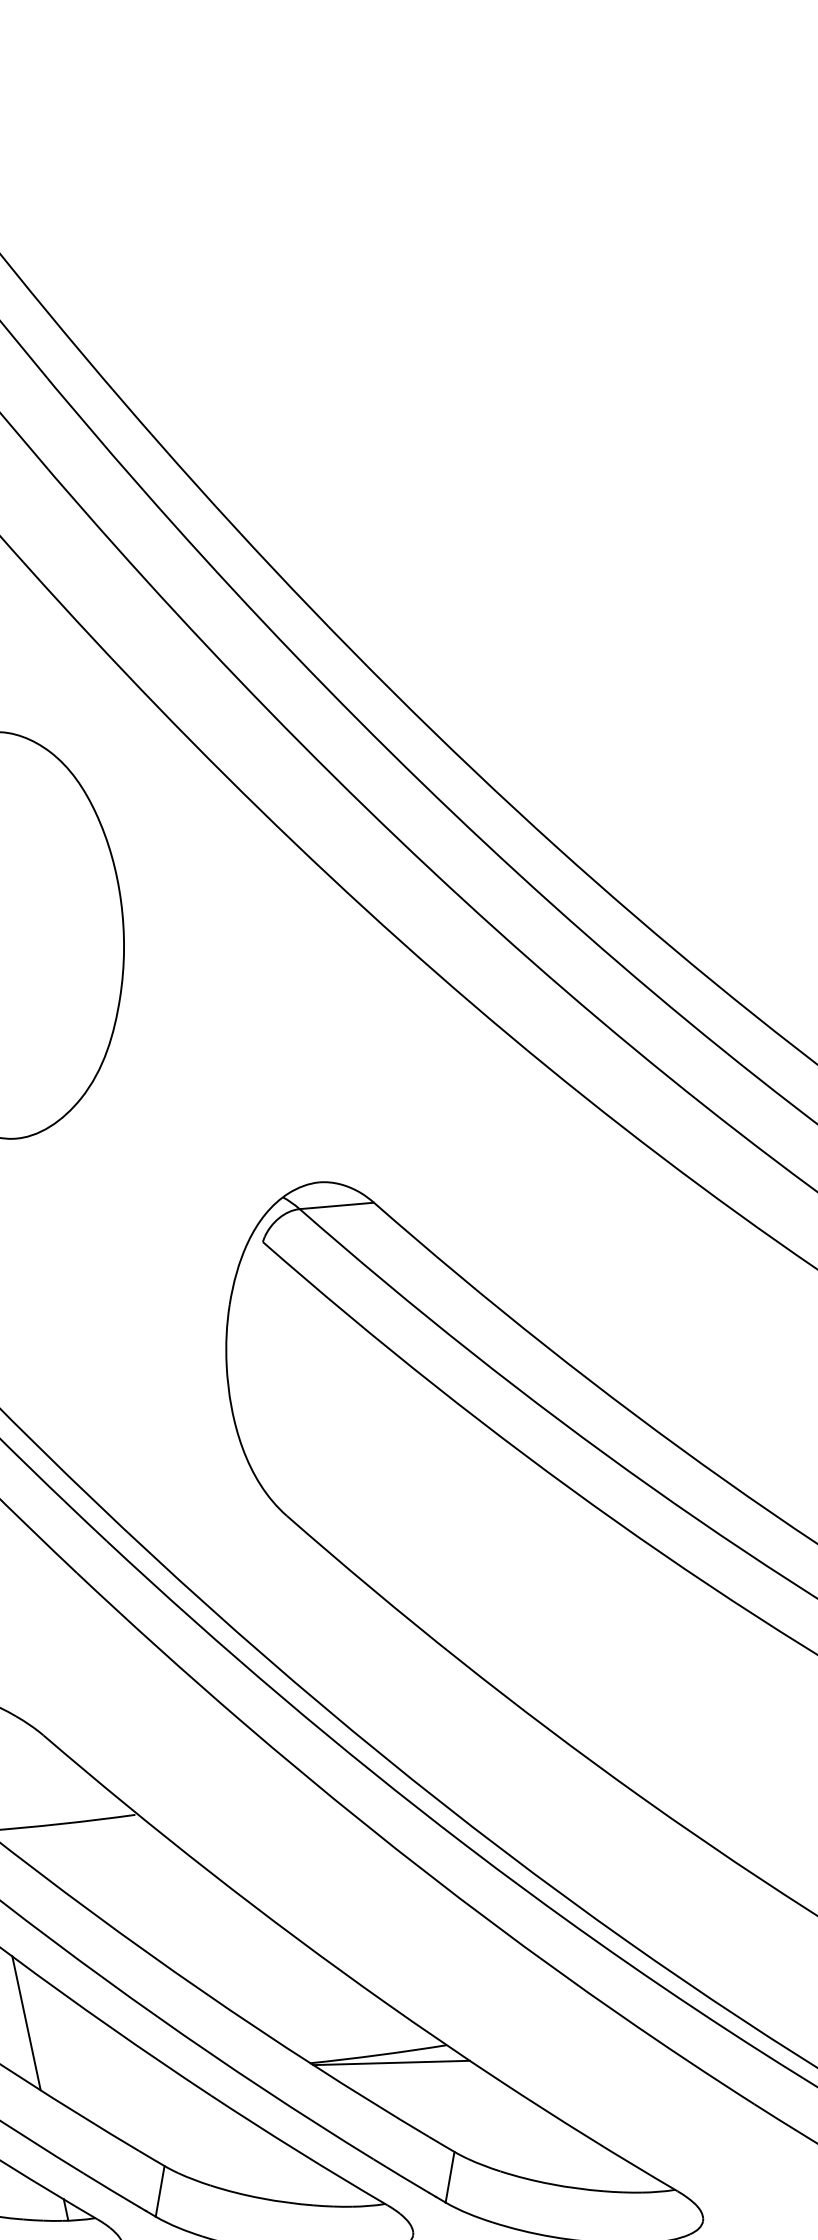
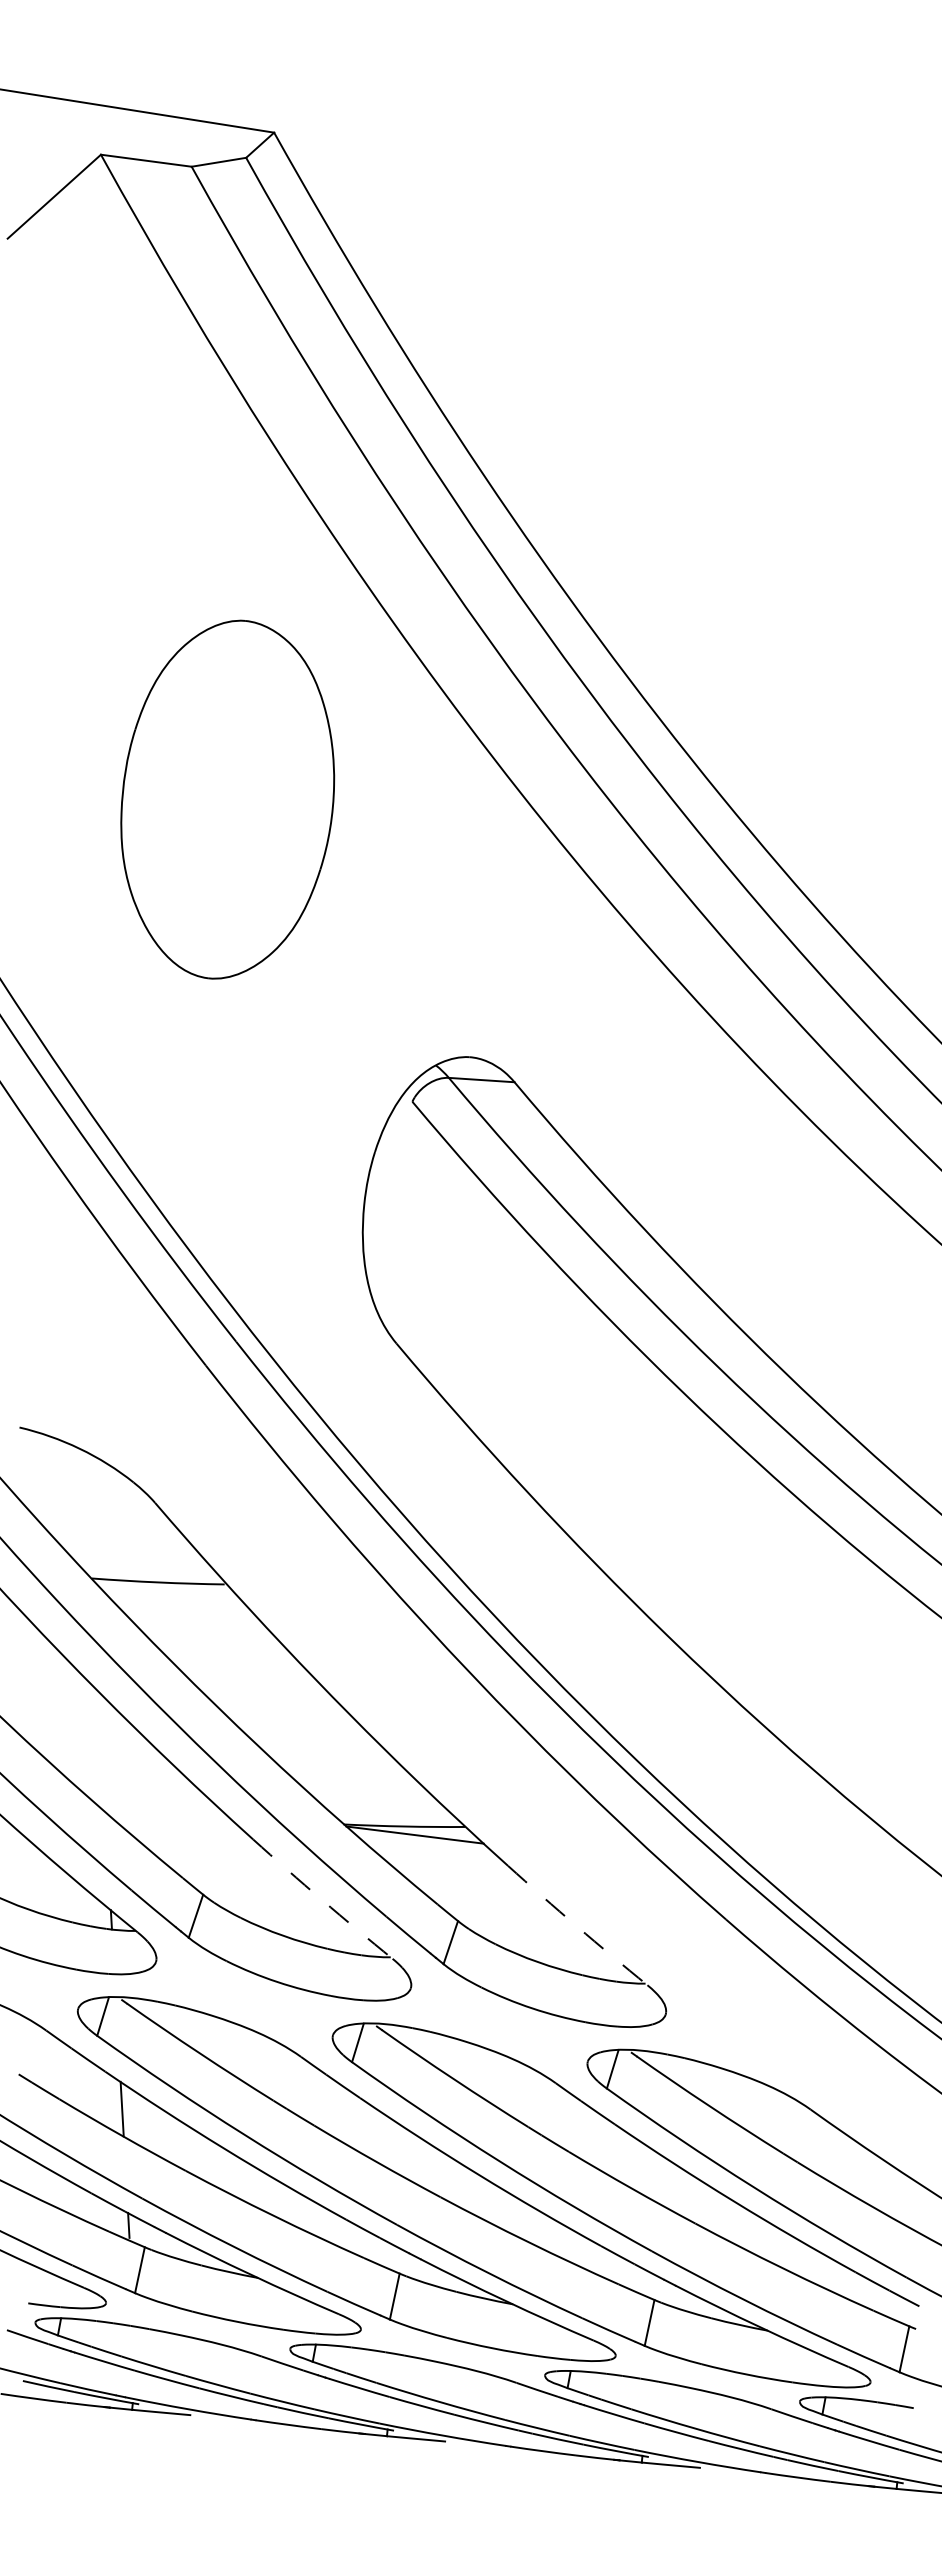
line: (26, 2023) -> (101, 1751), removed
arc: (588, 2137) -> (576, 1926), solid -> dashed
arc: (299, 2152) -> (322, 1900), solid -> dashed

